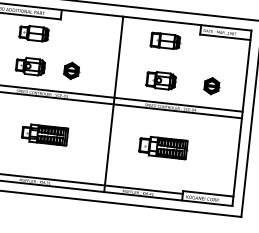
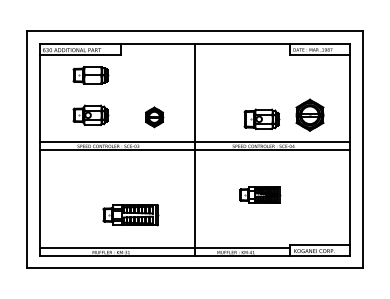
part: (165, 41) -> (248, 67), removed
part: (71, 71) -> (154, 117), moved
part: (160, 79) -> (261, 118), moved
part: (212, 86) -> (310, 115), size x1.6
part: (44, 135) -> (130, 215), moved
part: (163, 147) -> (260, 194), size x0.7

